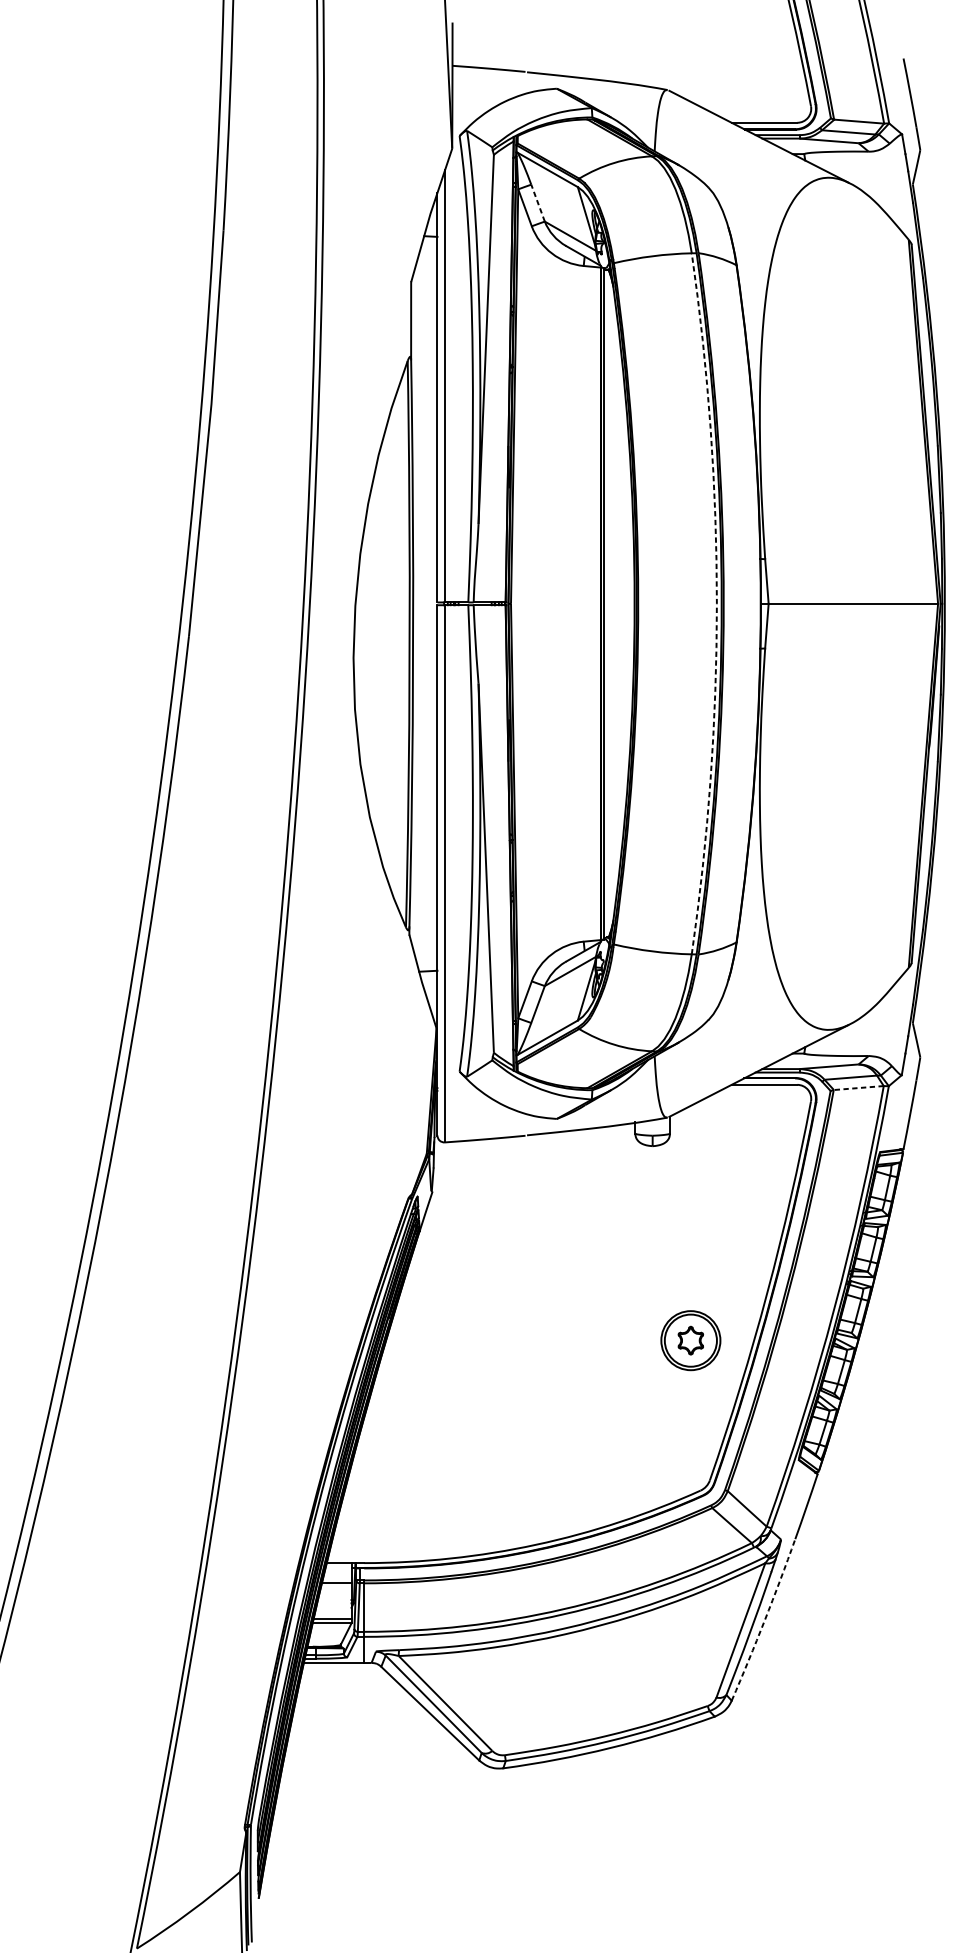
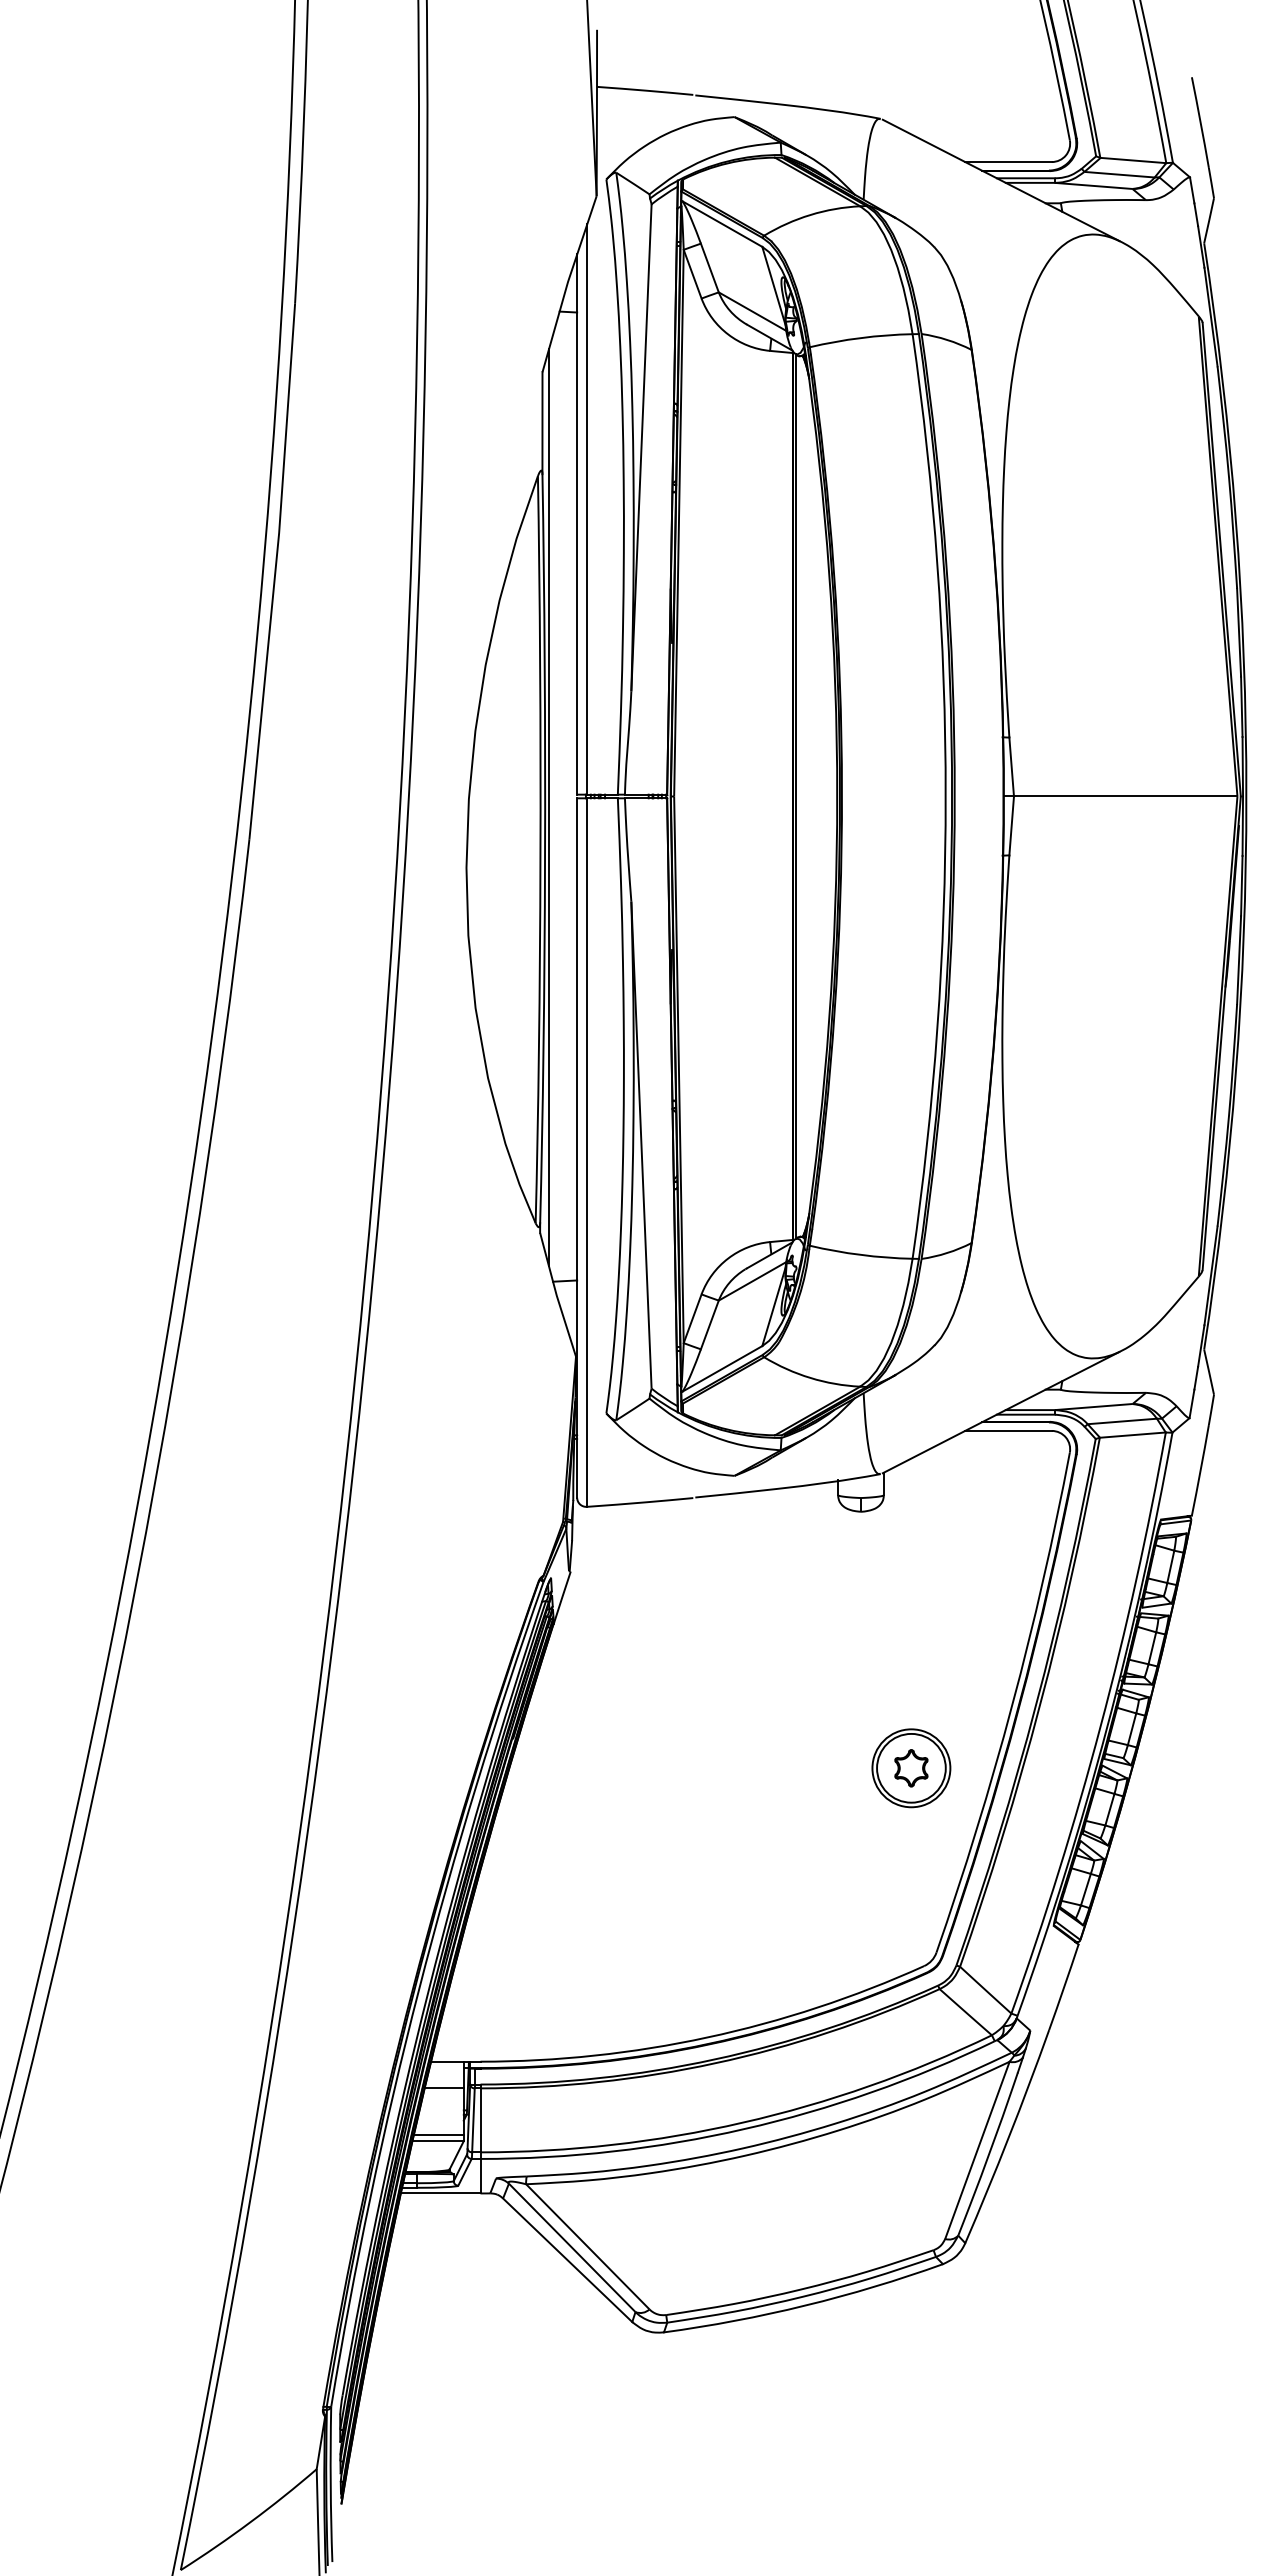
line: (537, 203) -> (709, 268), dashed -> solid
arc: (716, 603) -> (945, 796), dashed -> solid
line: (415, 611) -> (548, 806), added
line: (858, 1088) -> (1132, 1435), dashed -> solid
arc: (764, 1620) -> (1008, 2137), dashed -> solid

